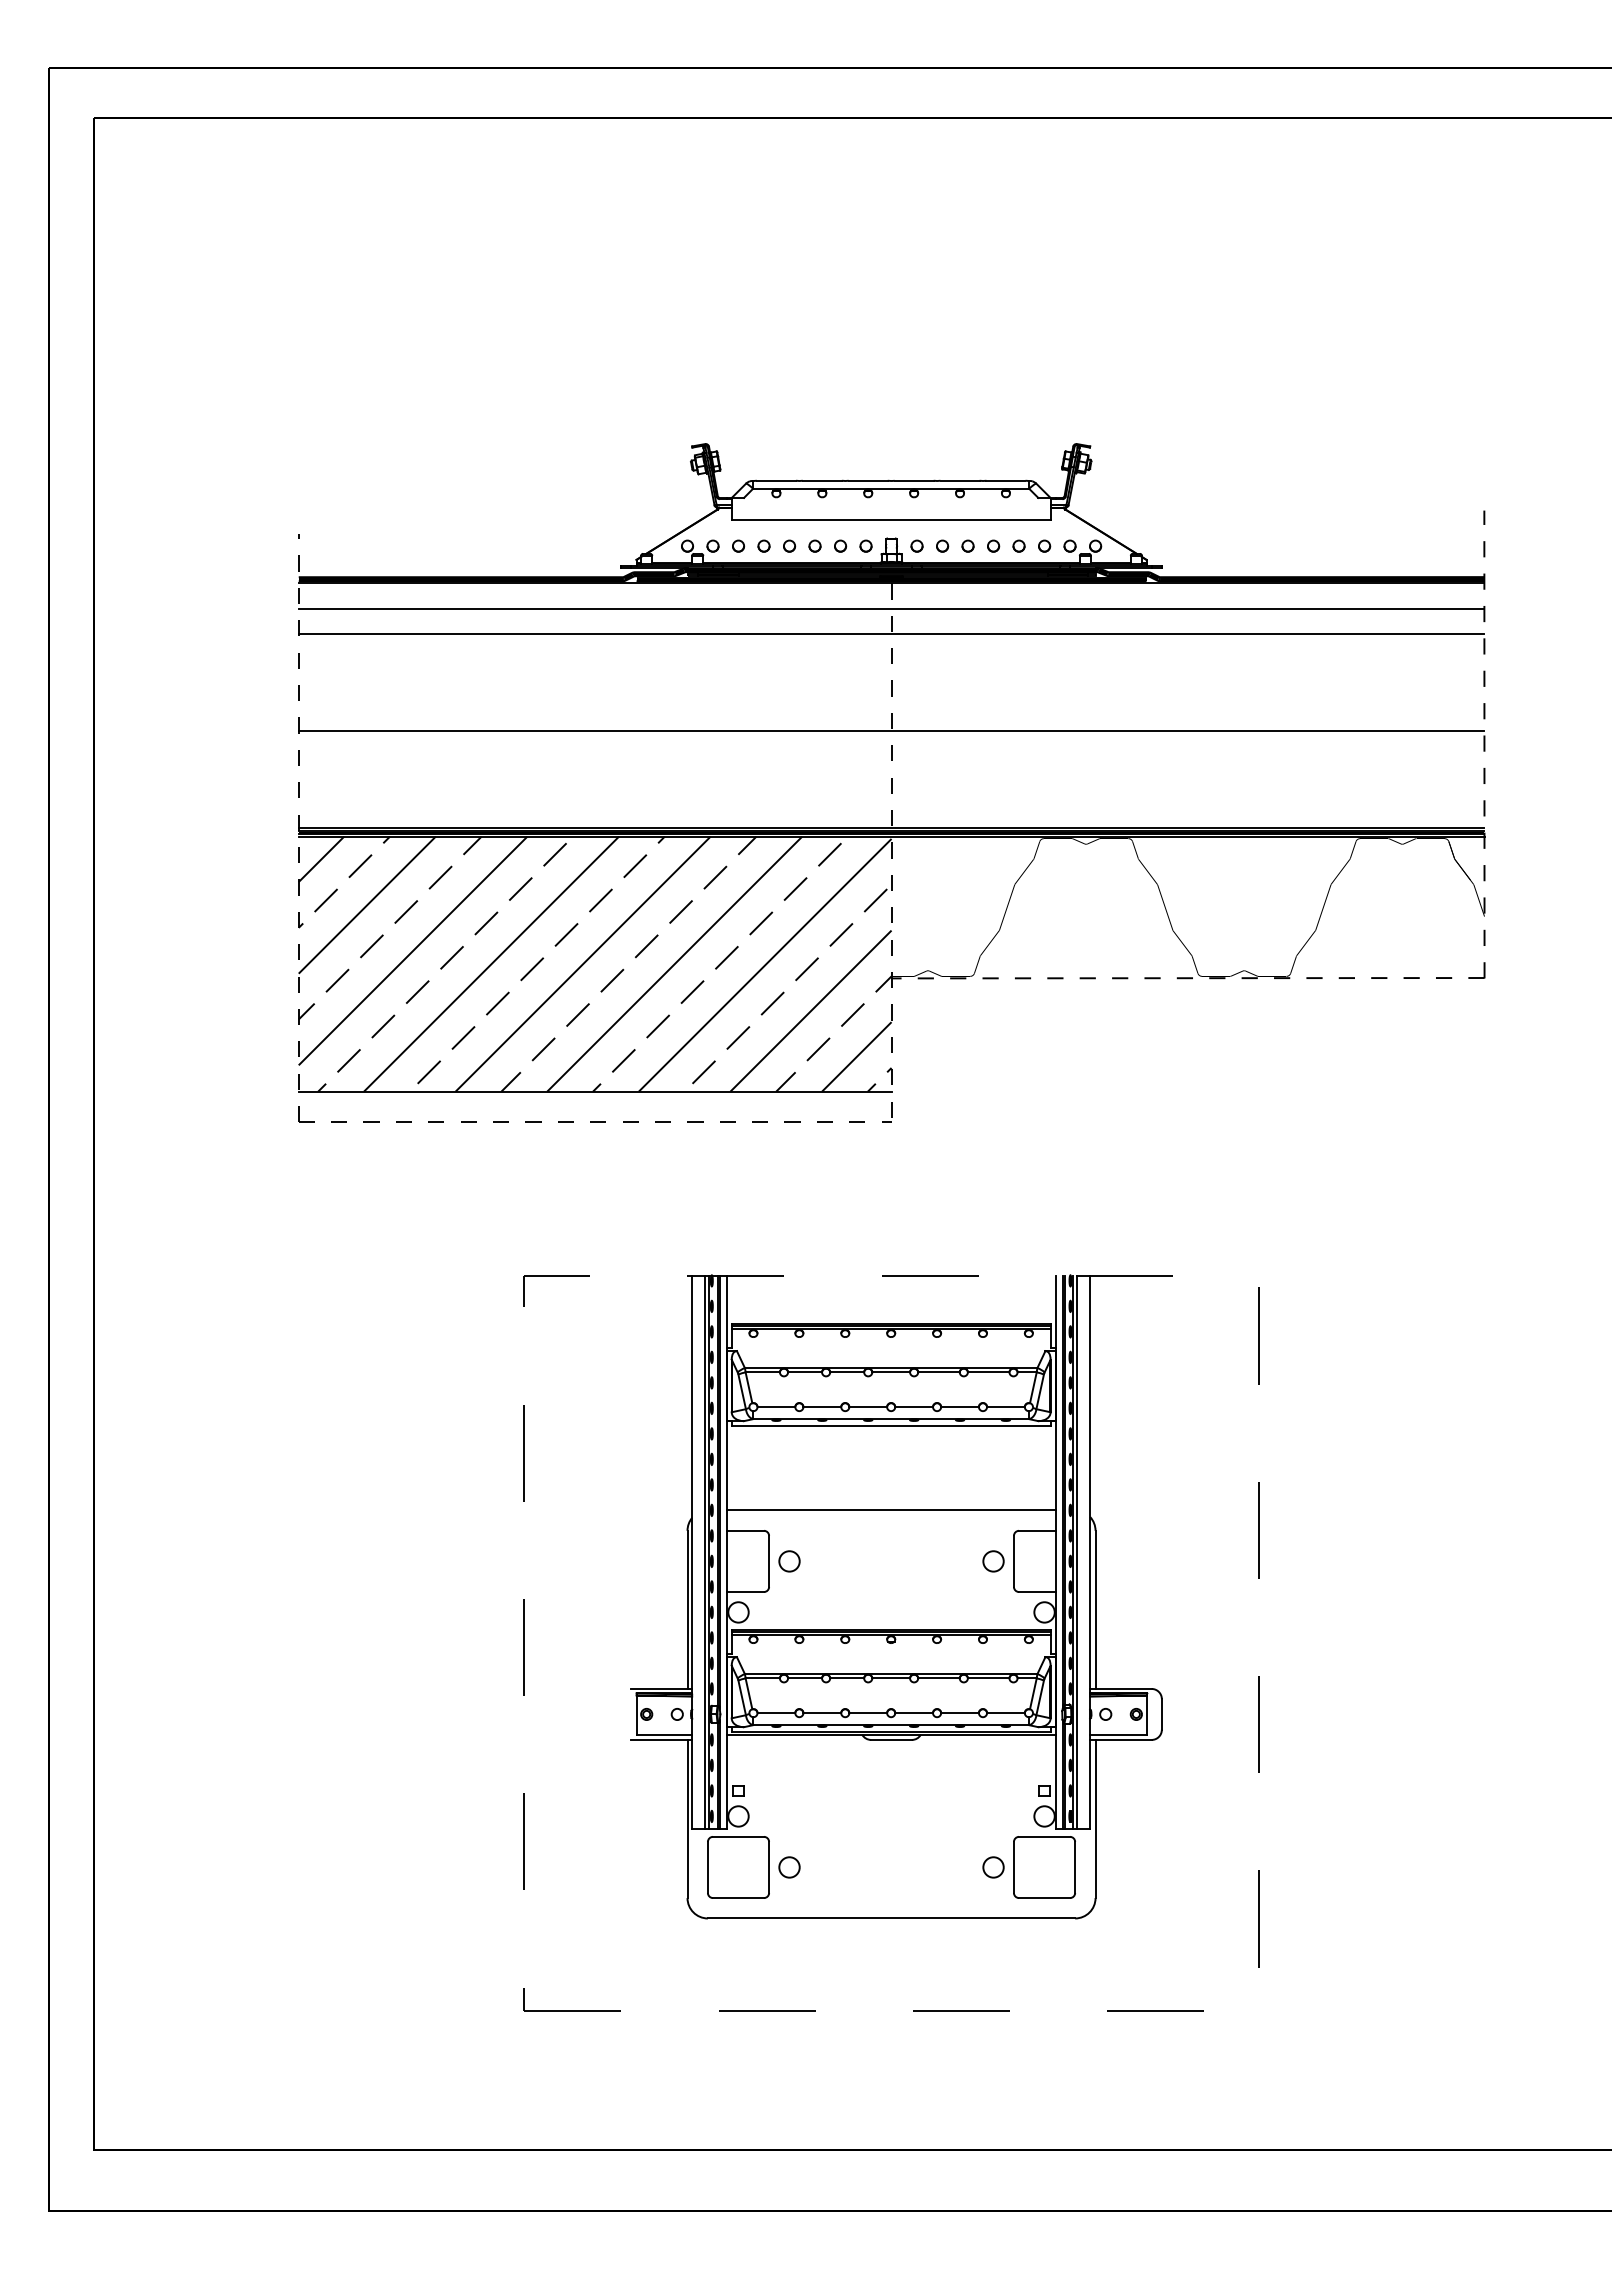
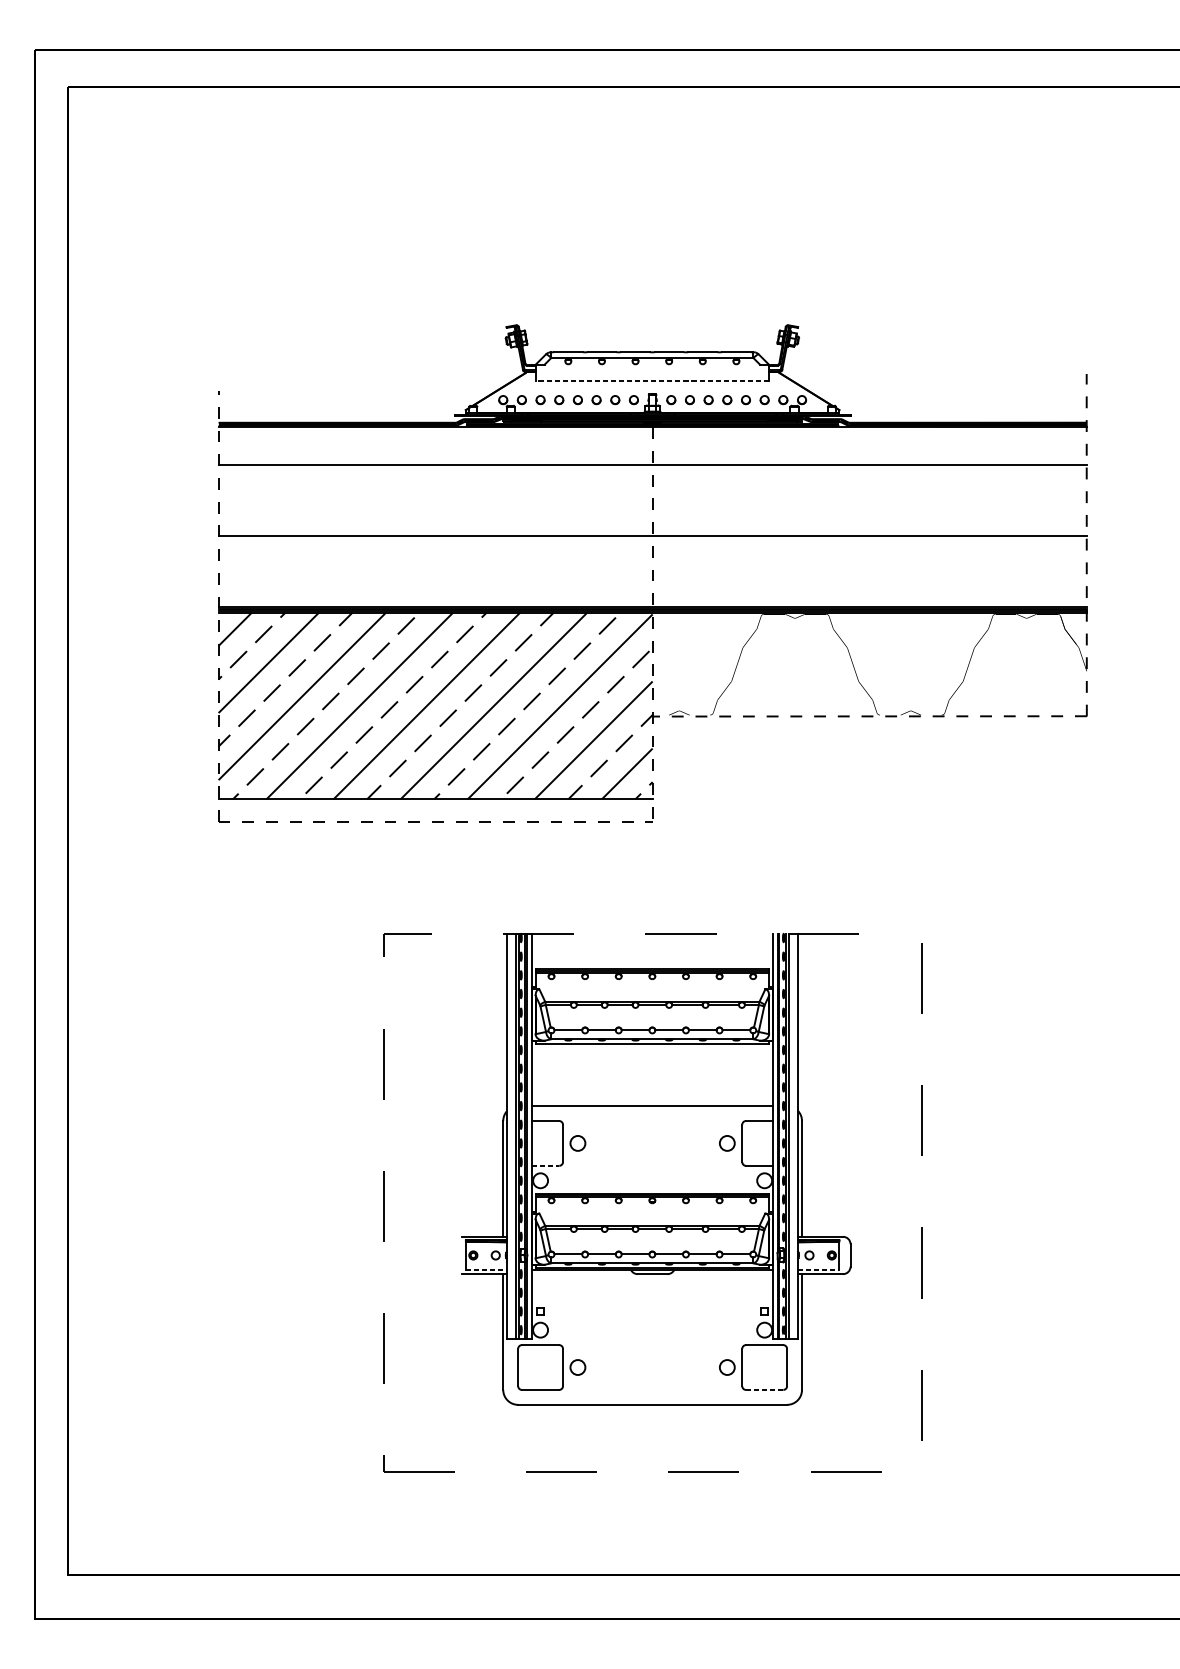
line: (890, 519) -> (651, 380), solid -> dashed
line: (891, 608) -> (652, 445), removed
line: (745, 1592) -> (545, 1166), solid -> dashed
line: (664, 1734) -> (486, 1270), solid -> dashed
line: (1118, 1734) -> (818, 1270), solid -> dashed
line: (1044, 1898) -> (764, 1390), solid -> dashed

